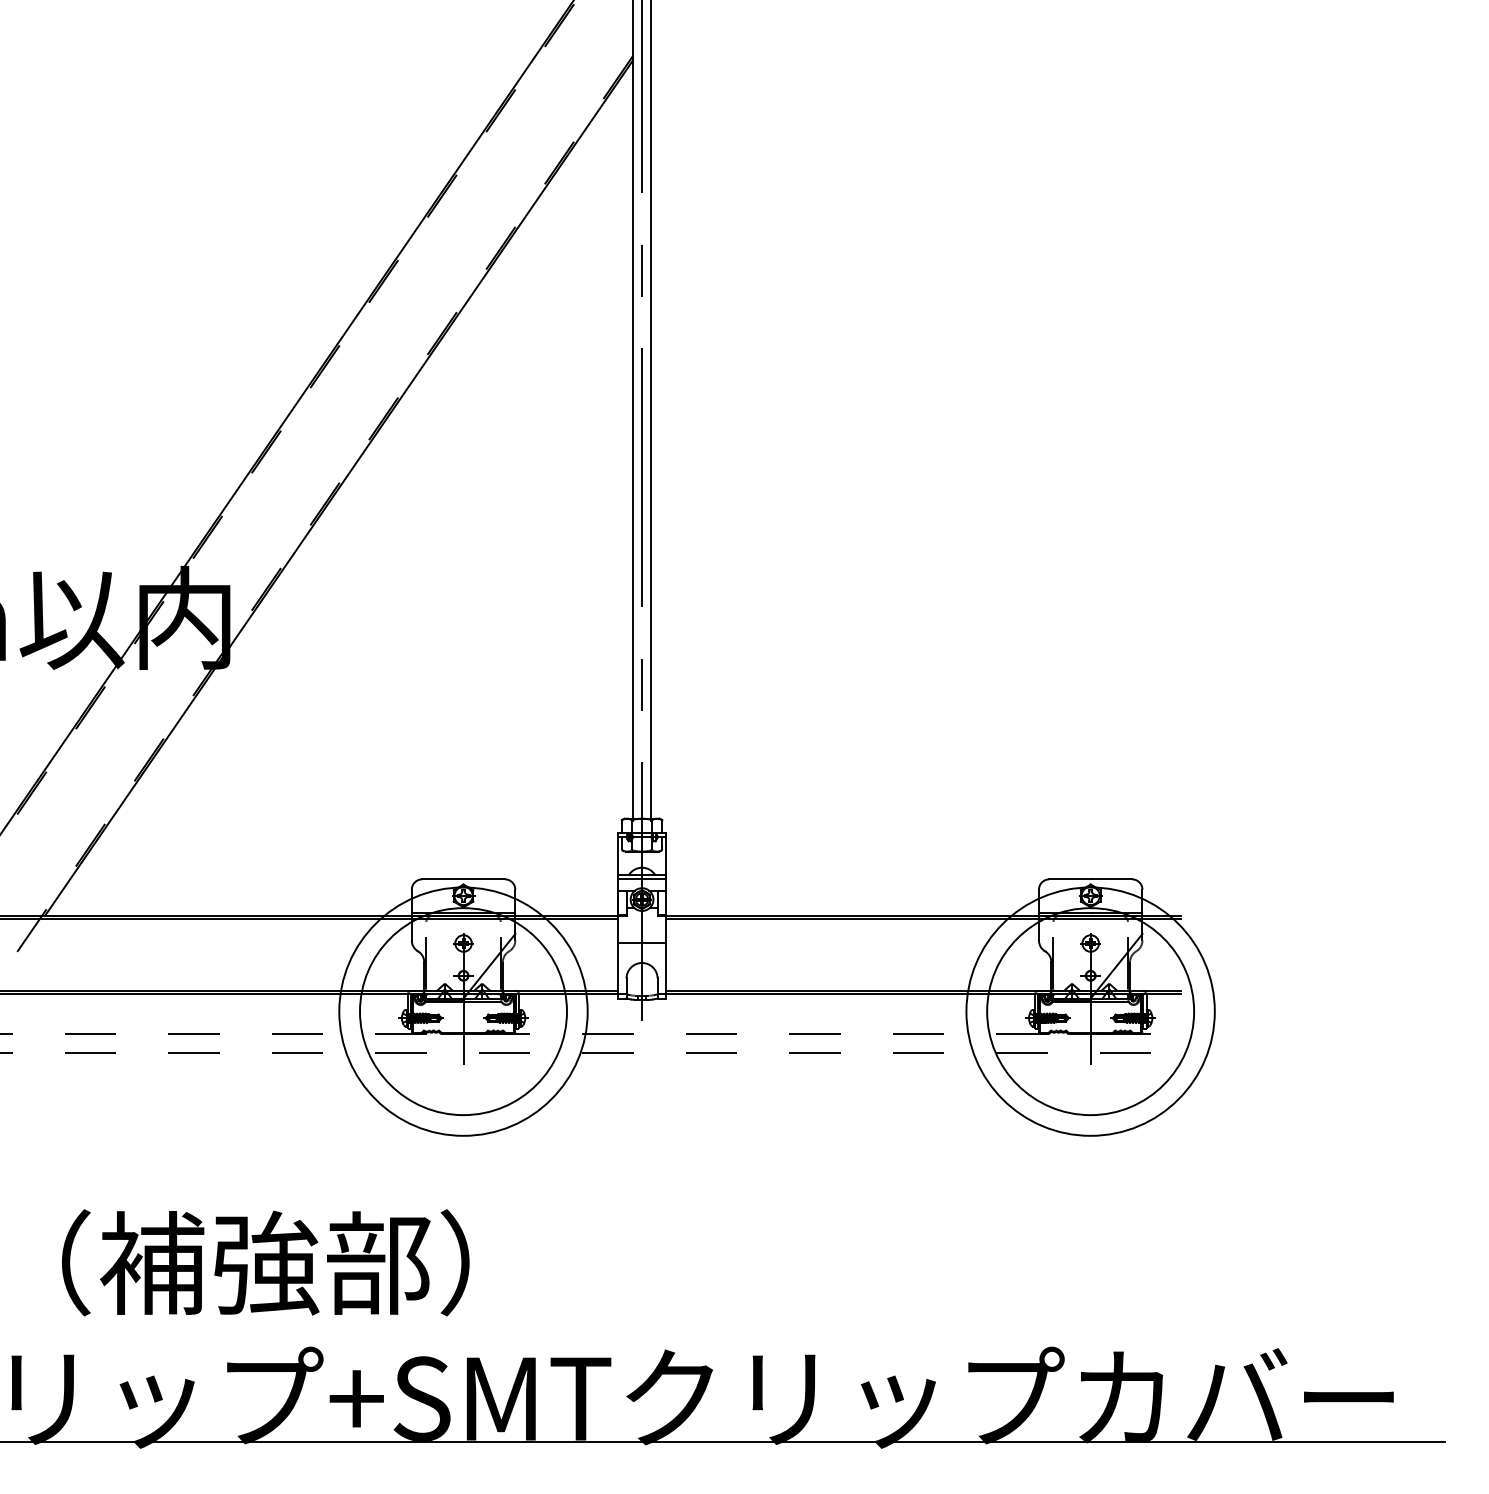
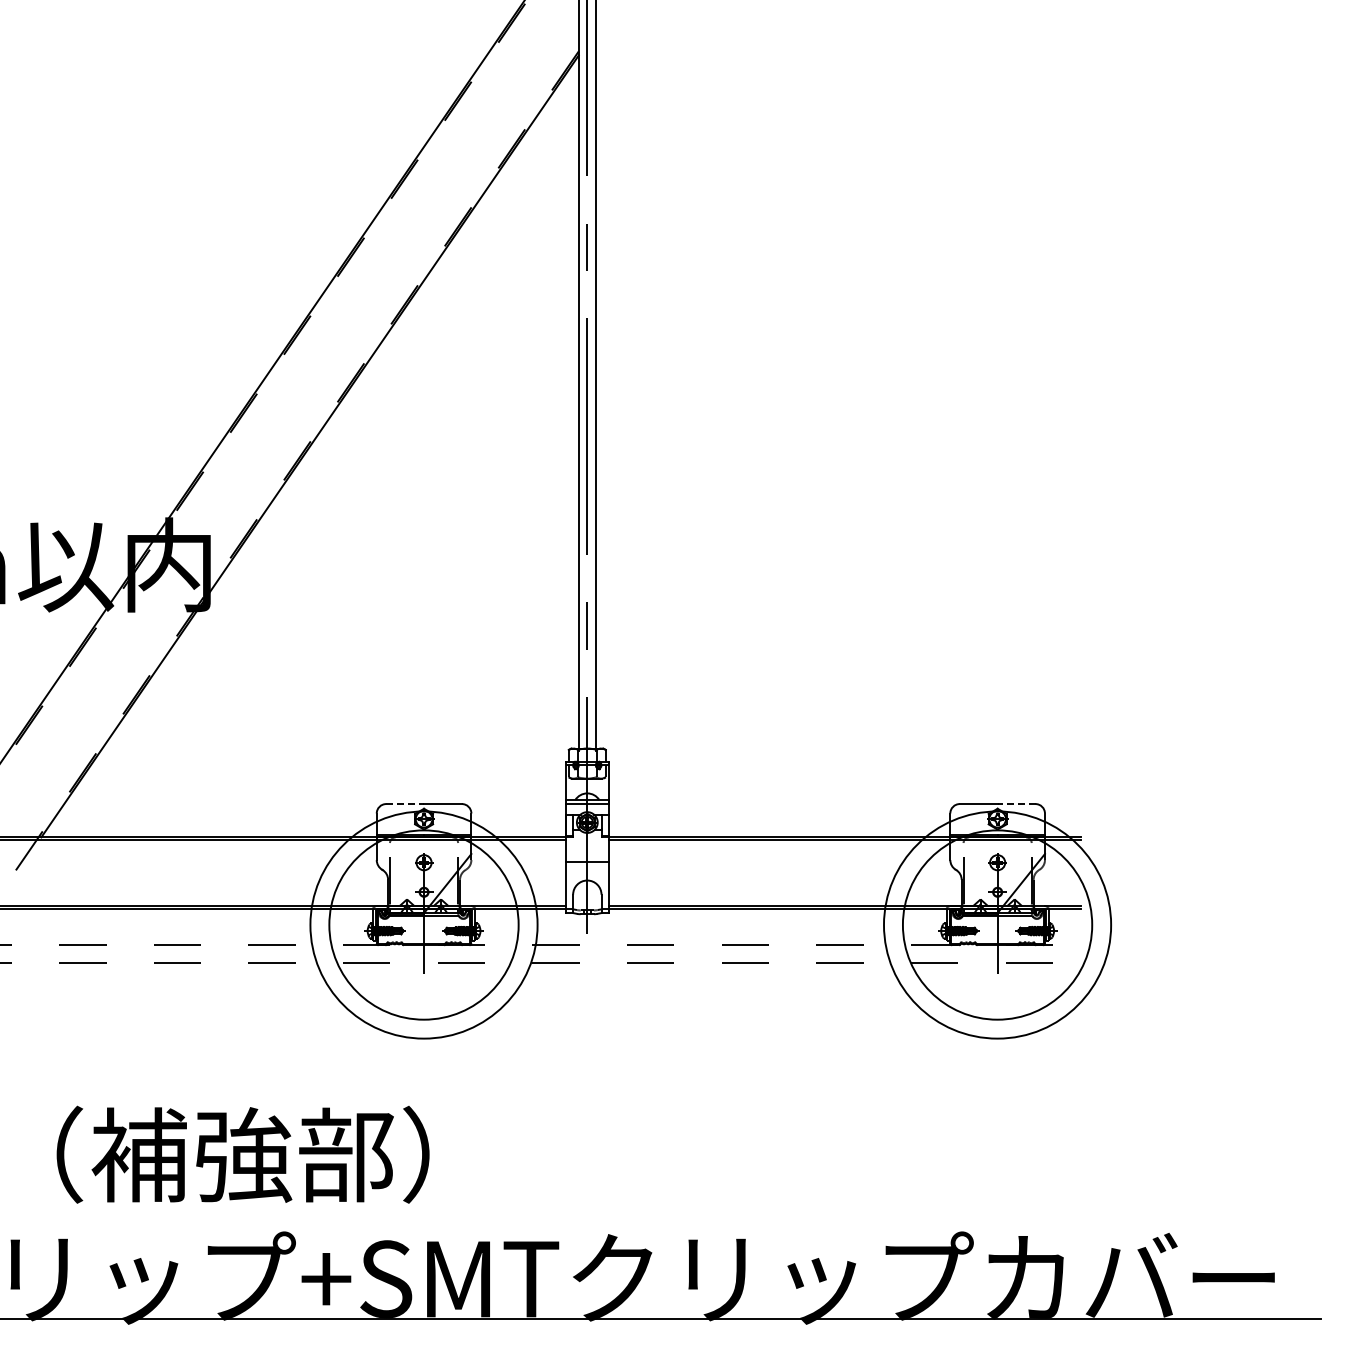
line: (443, 879) -> (405, 804), solid -> dashed
line: (1111, 879) -> (1016, 804), solid -> dashed

